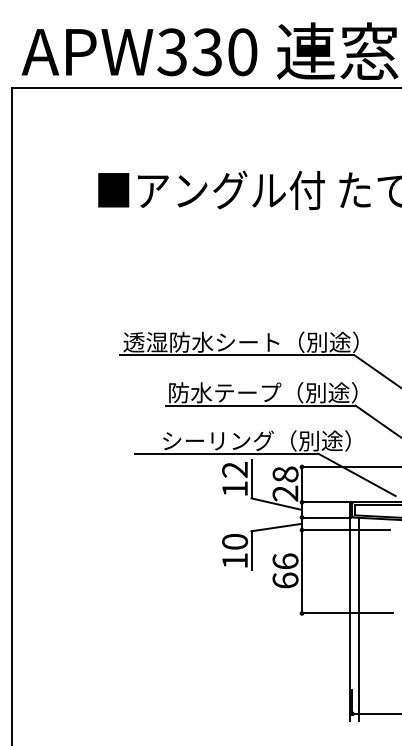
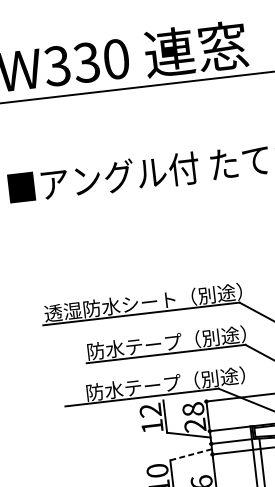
text: (218, 440) -> (133, 387), シーリング（別途） -> 防水テープ（別途）
line: (276, 527) -> (190, 454), solid -> dashed

